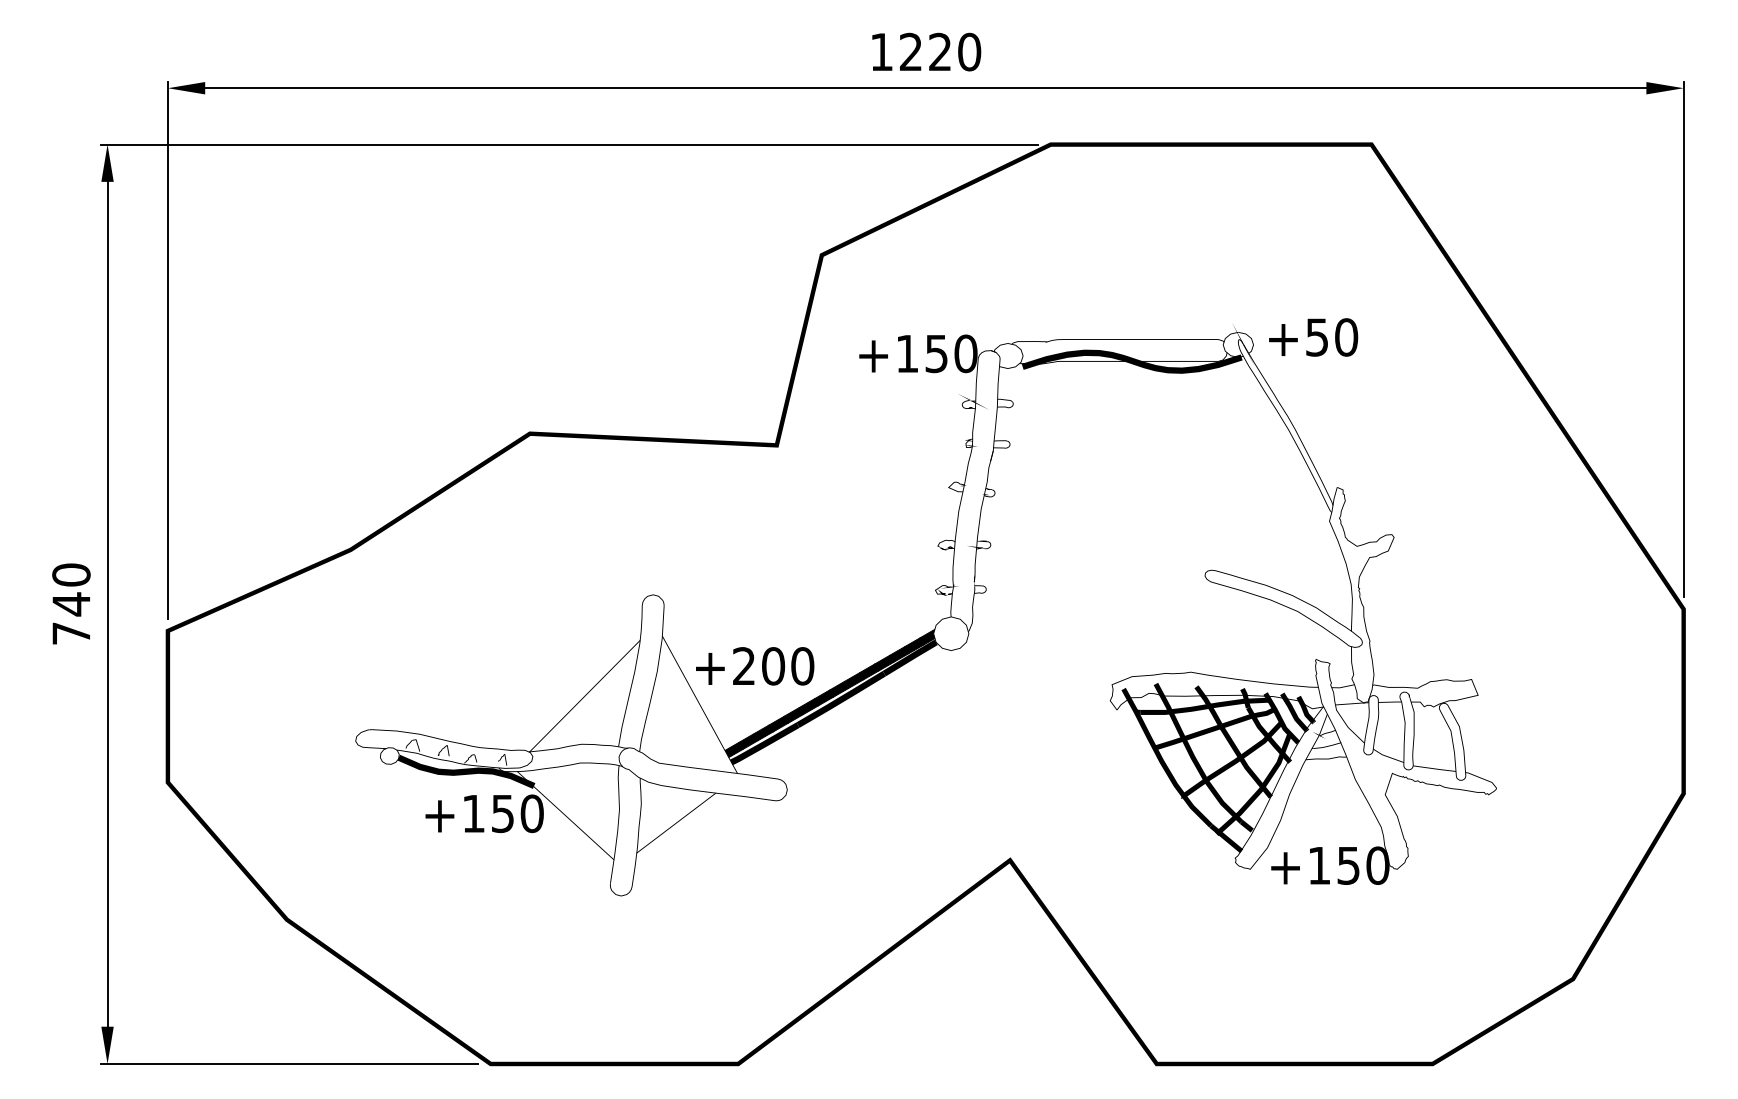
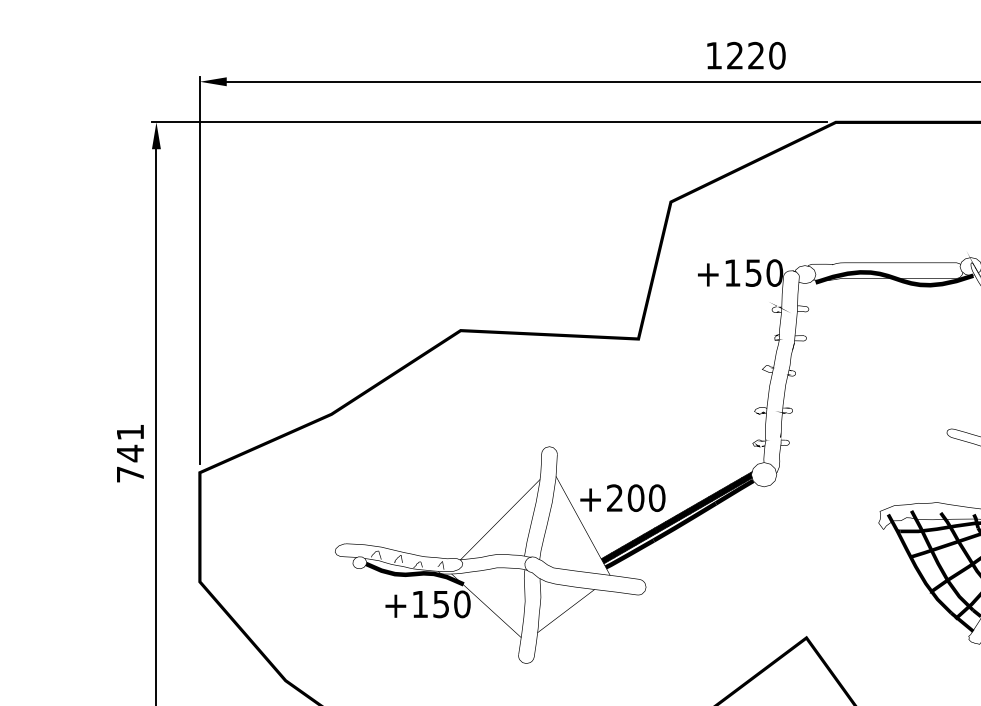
text: (71, 574) -> (130, 432), 740 -> 741

